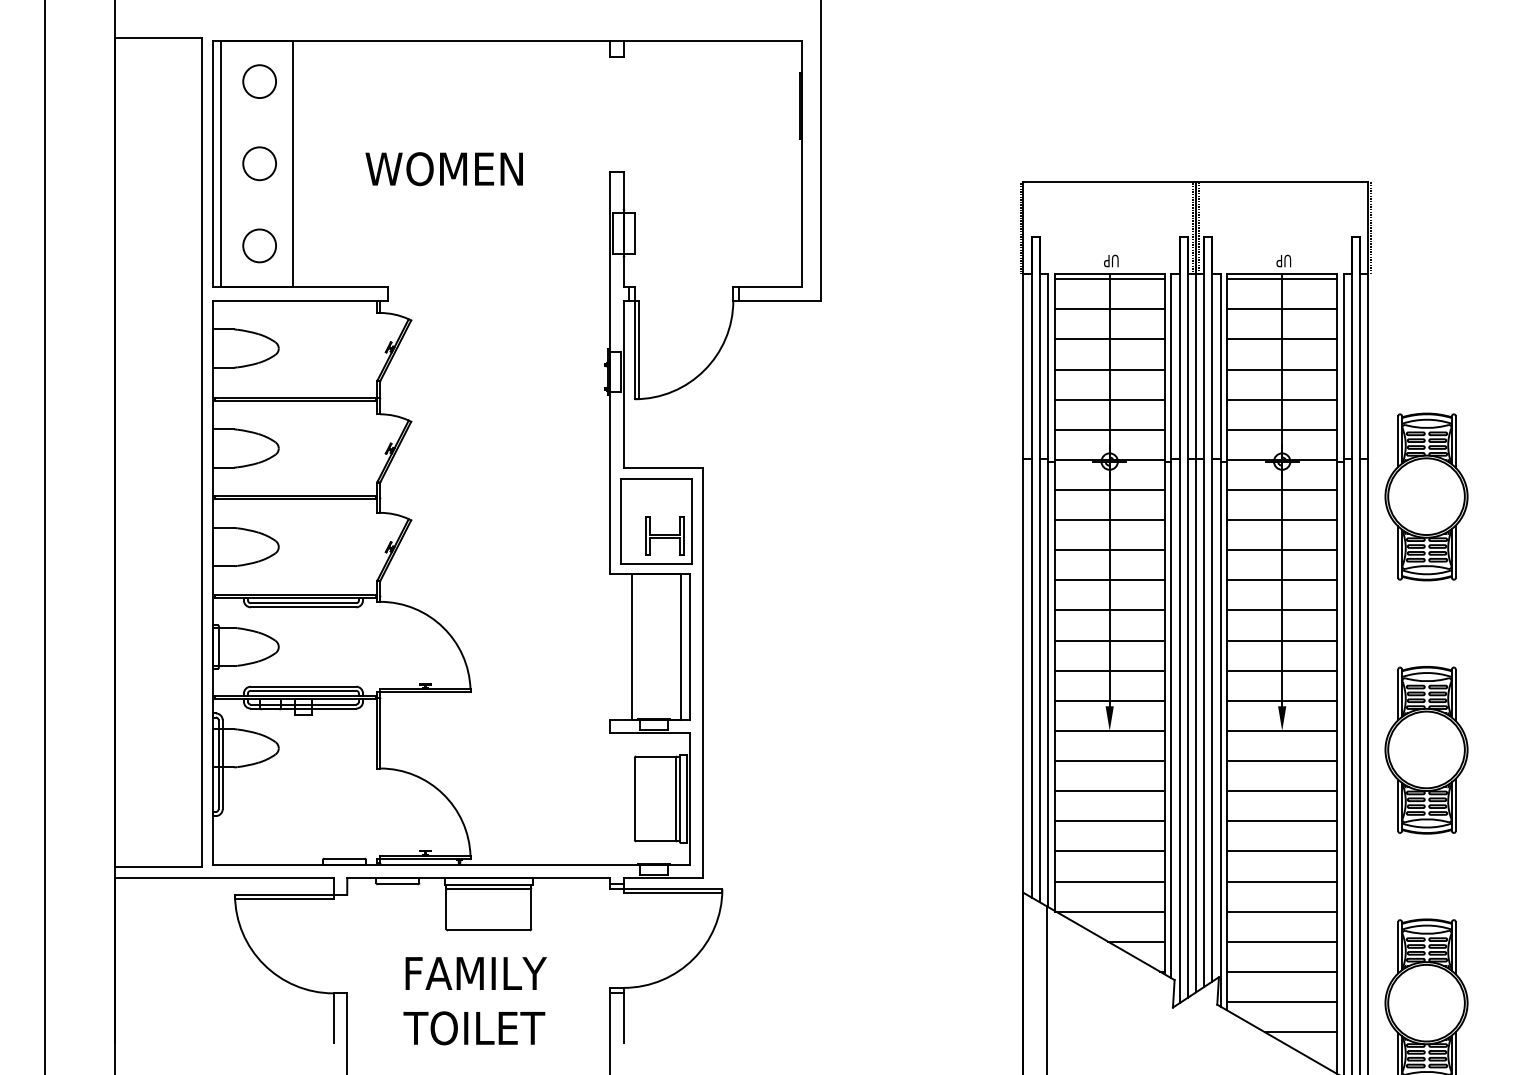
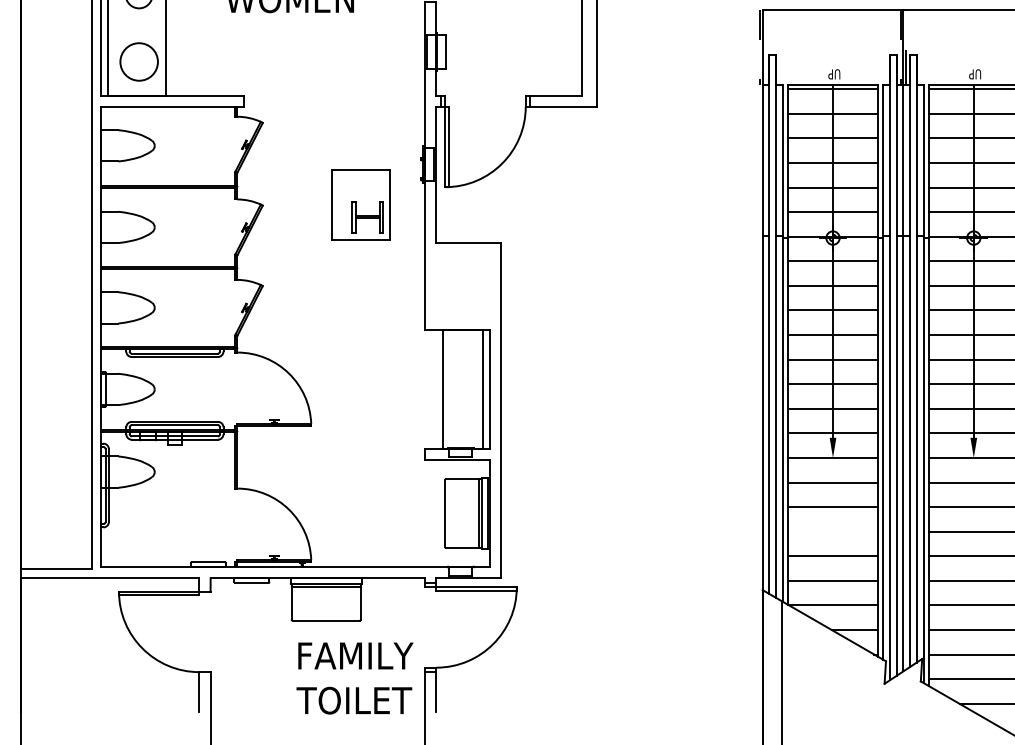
circle: (259, 245) -> (138, 61), size x1.4
part: (656, 521) -> (361, 205), moved
line: (1109, 821) -> (832, 531), removed
text: (474, 1001) -> (354, 678), moved

